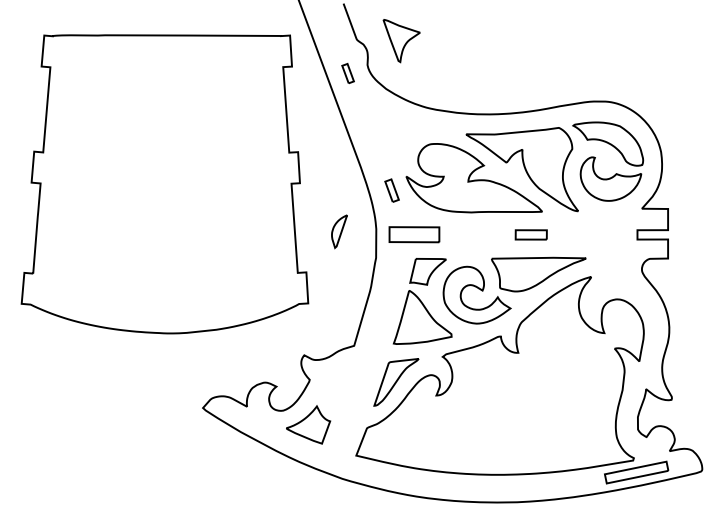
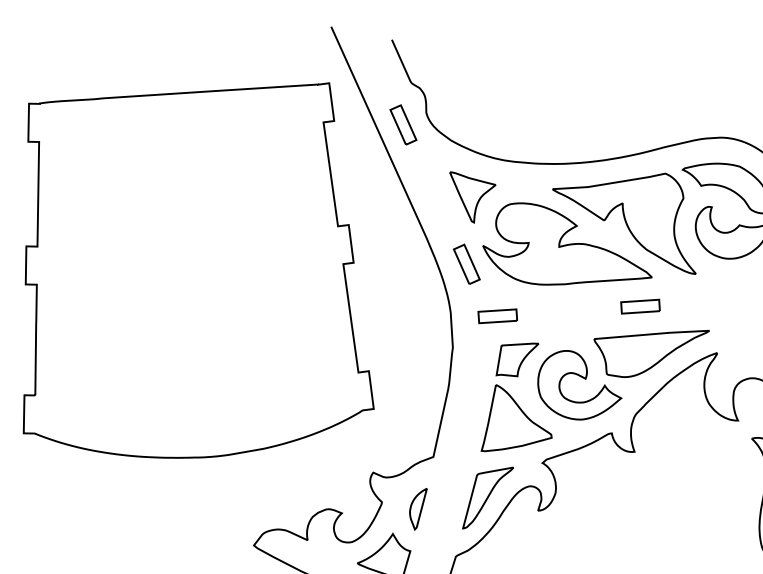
part: (401, 41) -> (473, 197), moved
part: (347, 73) -> (402, 124), size x1.67
part: (391, 190) -> (466, 264), size x1.43
part: (339, 231) -> (418, 509), moved
part: (414, 234) -> (497, 315), size x0.62

